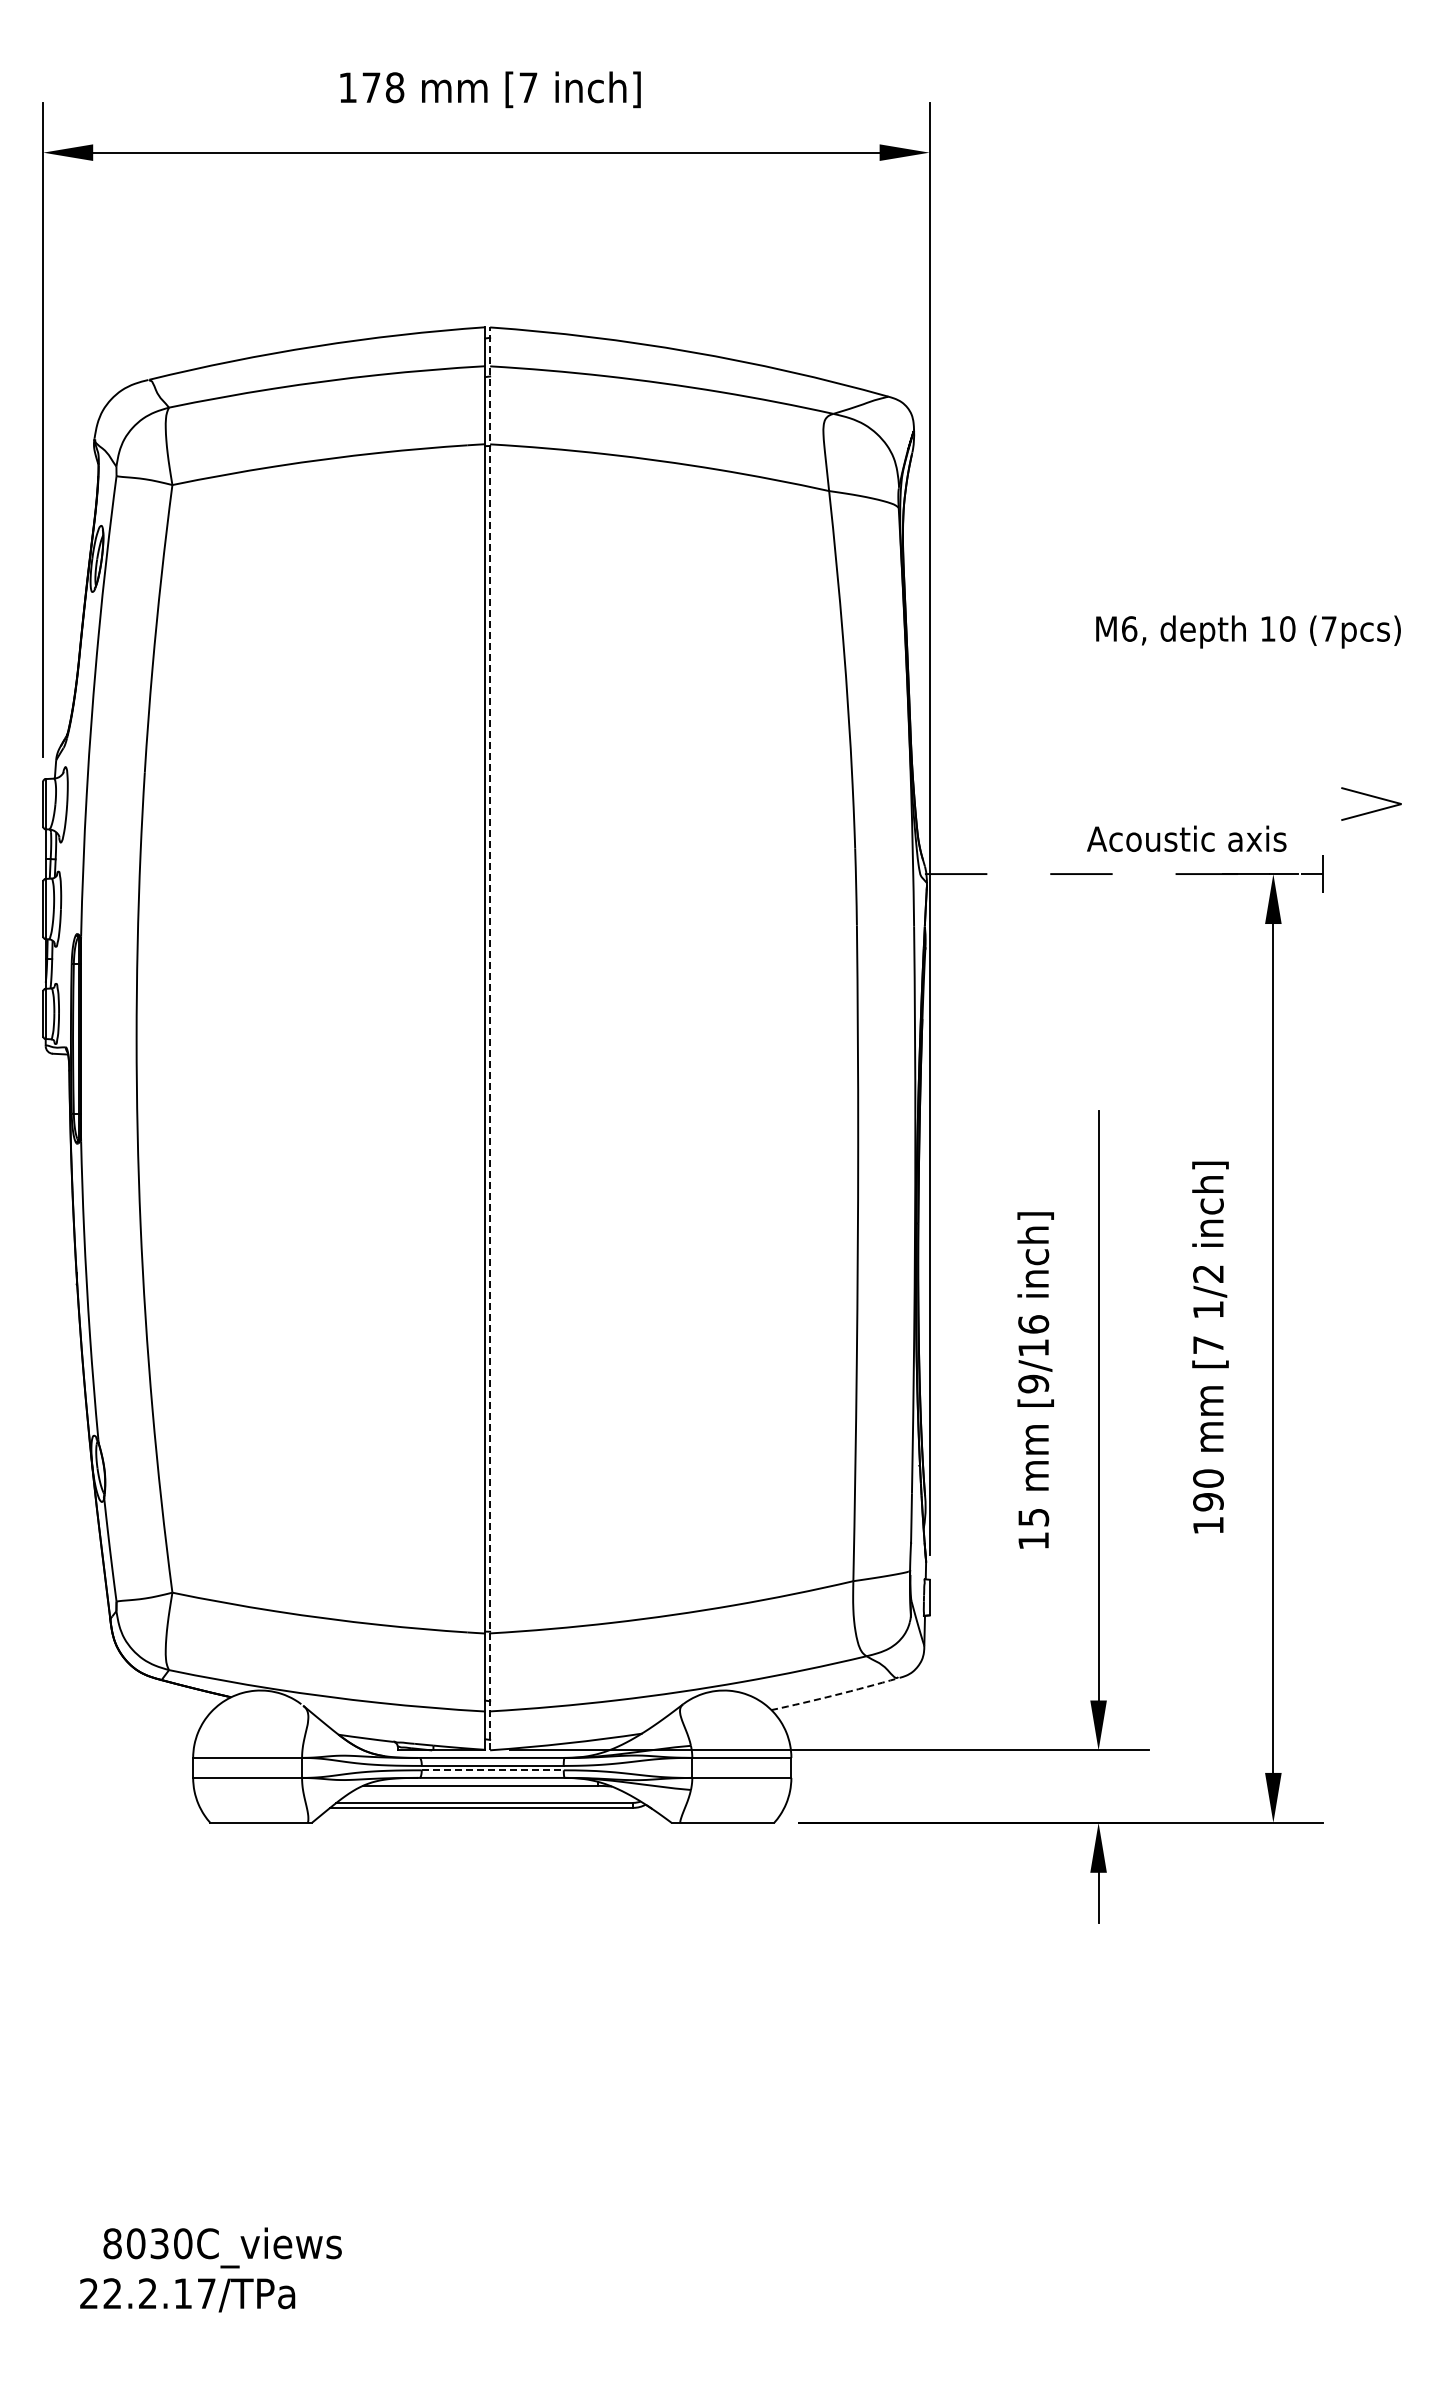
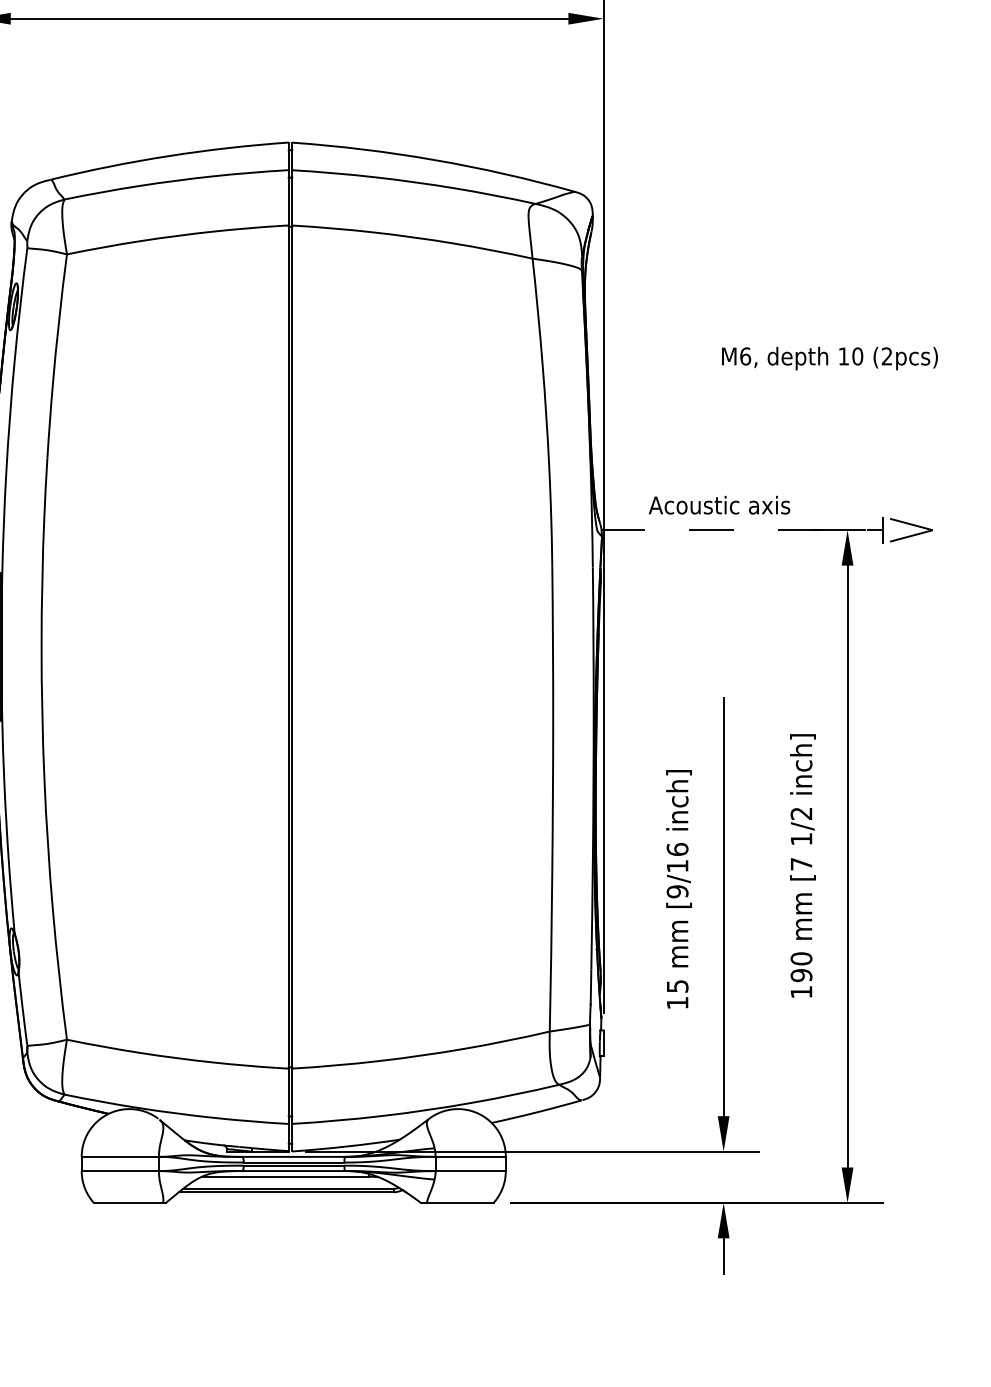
text: (1328, 628) -> (886, 356), (7pcs) -> (2pcs)
part: (1372, 797) -> (912, 525), moved
text: (1186, 838) -> (719, 504), moved
line: (490, 1038) -> (292, 646), dashed -> solid
arc: (834, 1695) -> (536, 1112), dashed -> solid
line: (493, 1770) -> (294, 1165), dashed -> solid

